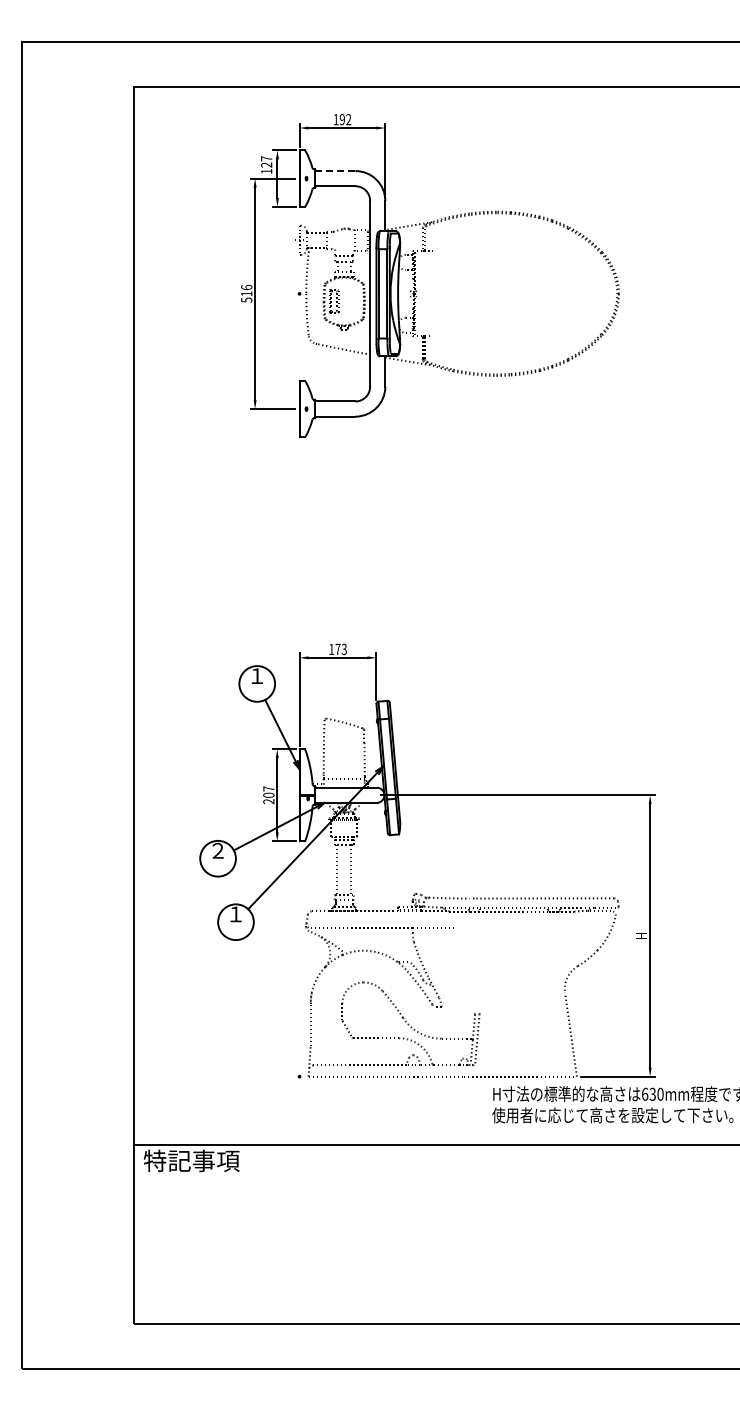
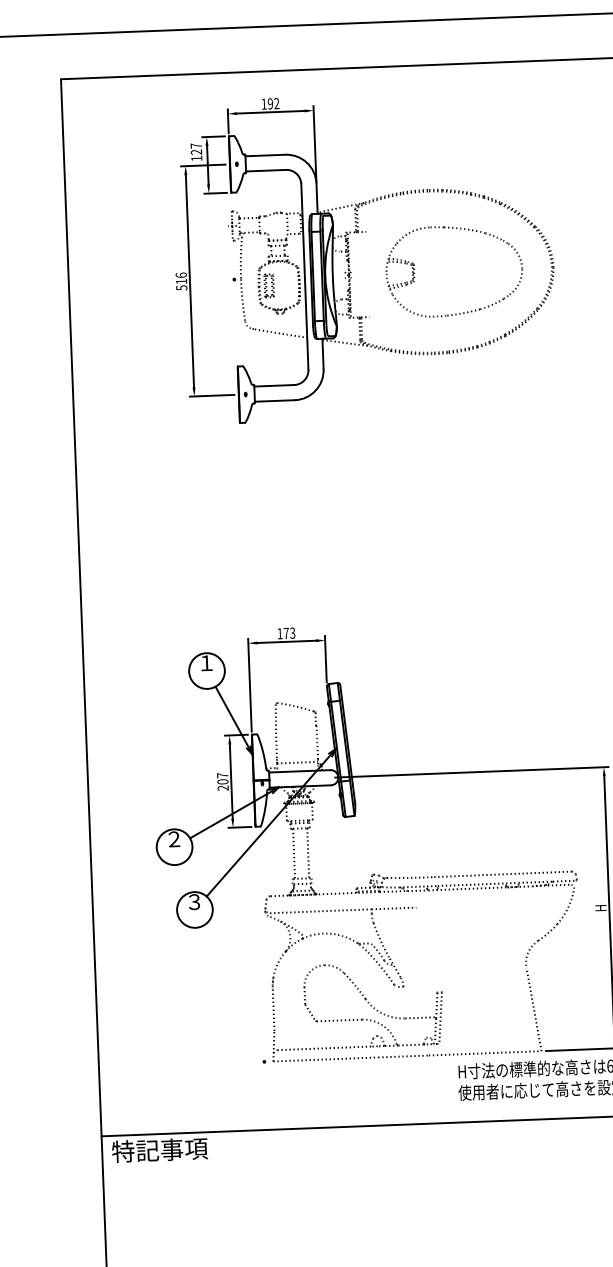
line: (335, 171) -> (265, 155), dashed -> solid
part: (480, 285) -> (414, 264), added
text: (235, 914) -> (194, 902), １ -> ３

